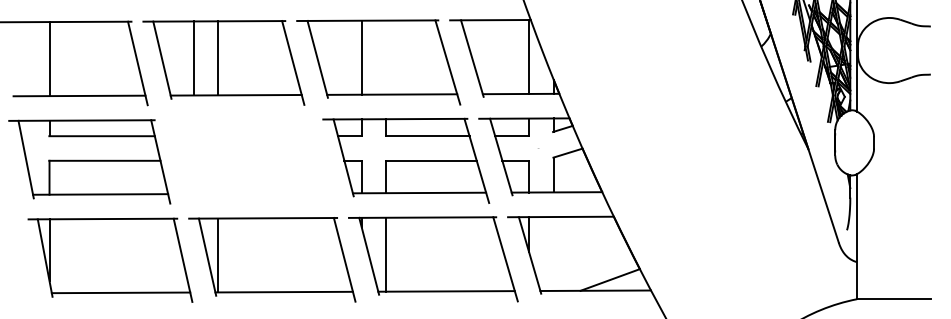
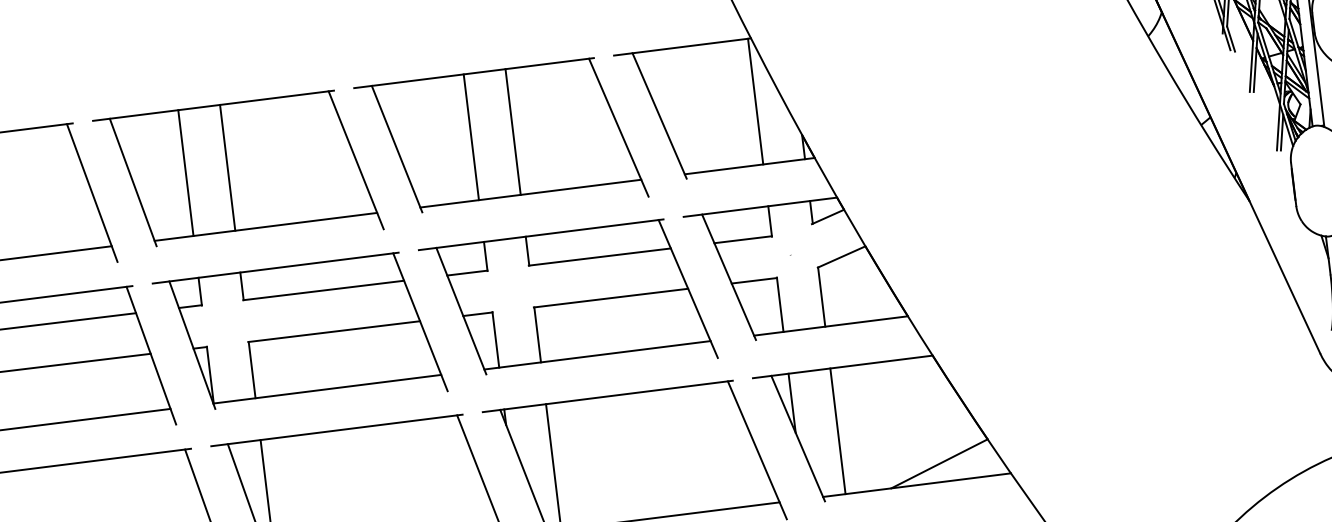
line: (386, 57) -> (513, 131), added
part: (248, 161) -> (300, 336), added
line: (553, 253) -> (837, 430), added

